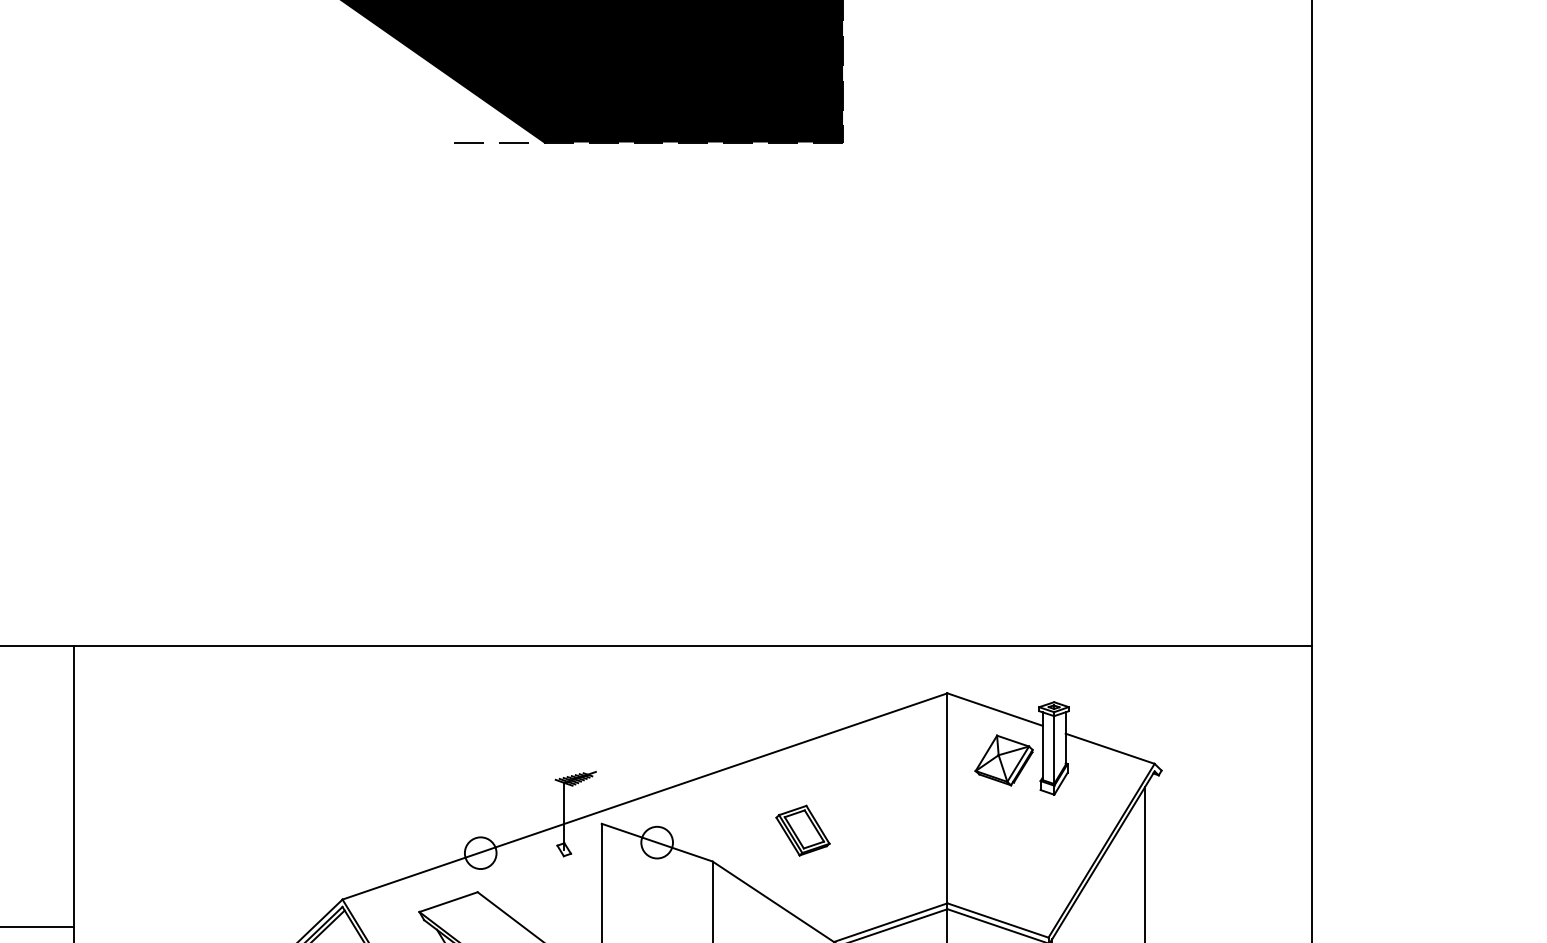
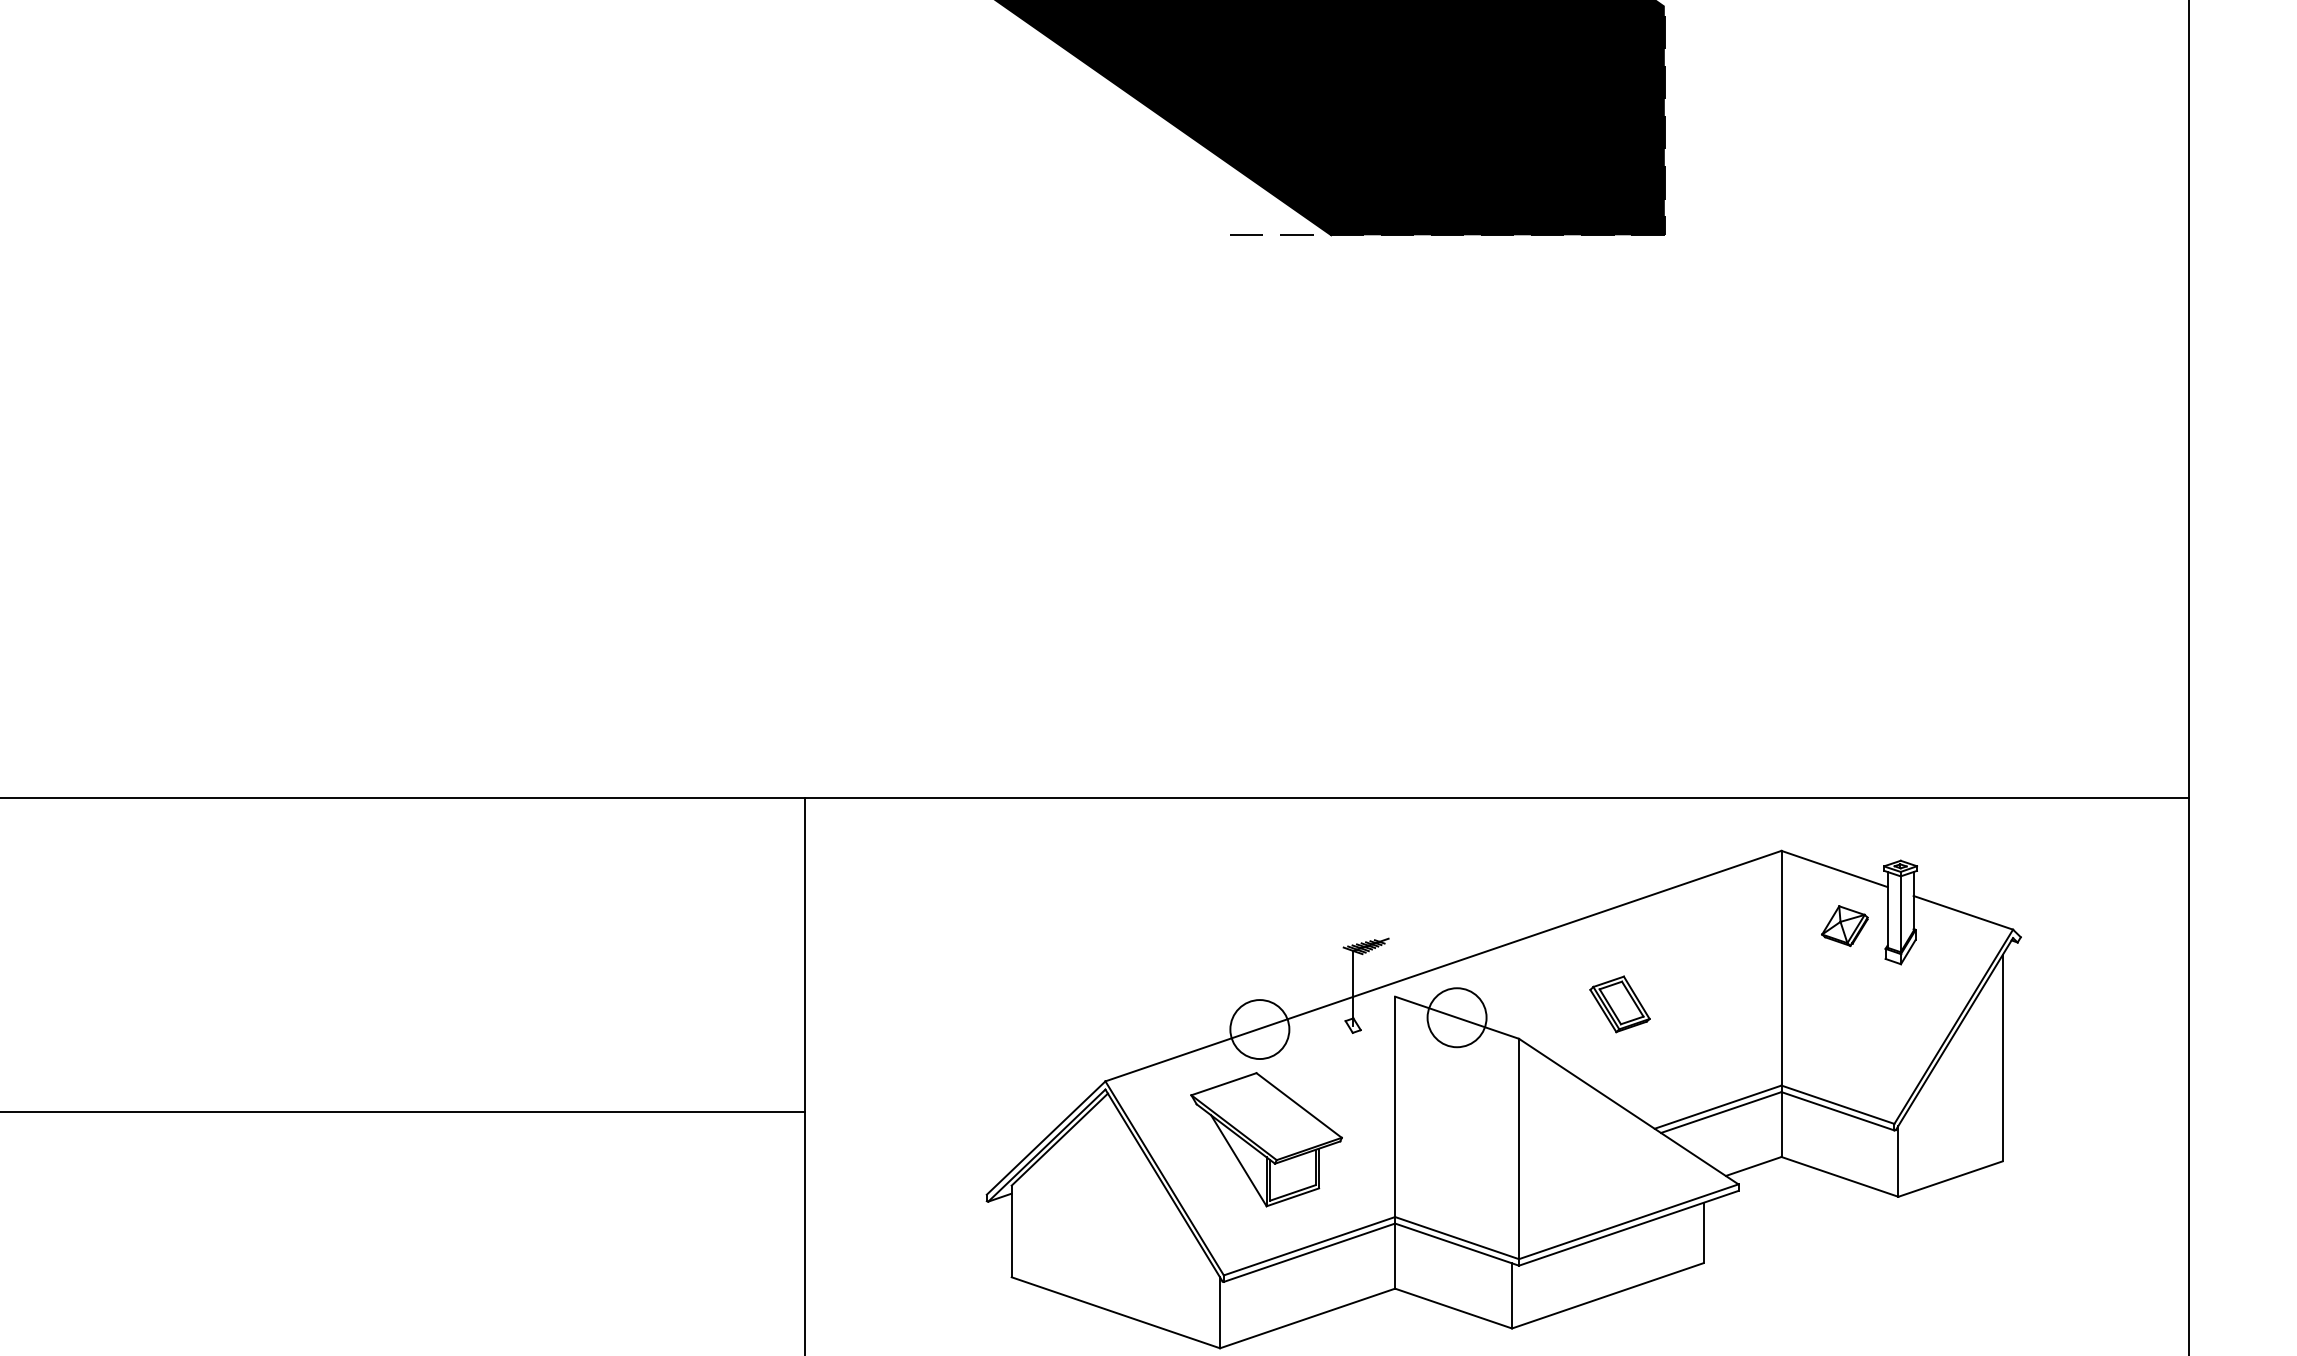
part: (1003, 761) -> (1844, 926), size x0.71
circle: (656, 842) -> (1456, 1017), size x1.67
circle: (480, 853) -> (1259, 1029), size x1.67

